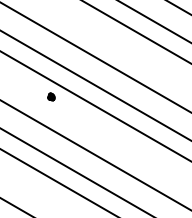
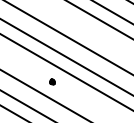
part: (51, 96) -> (52, 81), moved

